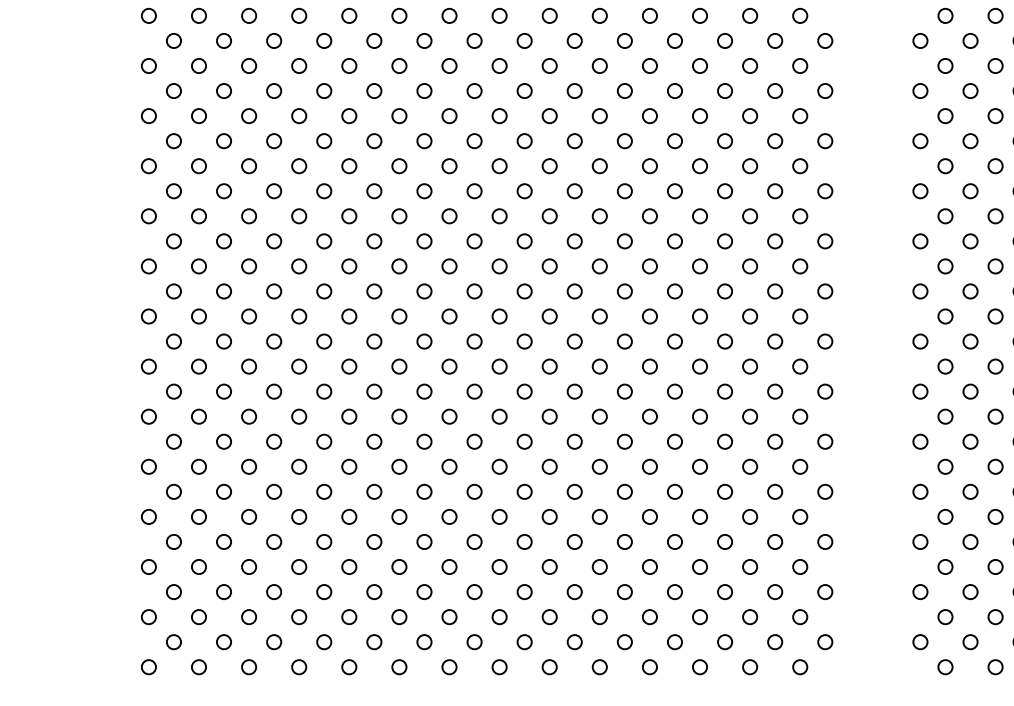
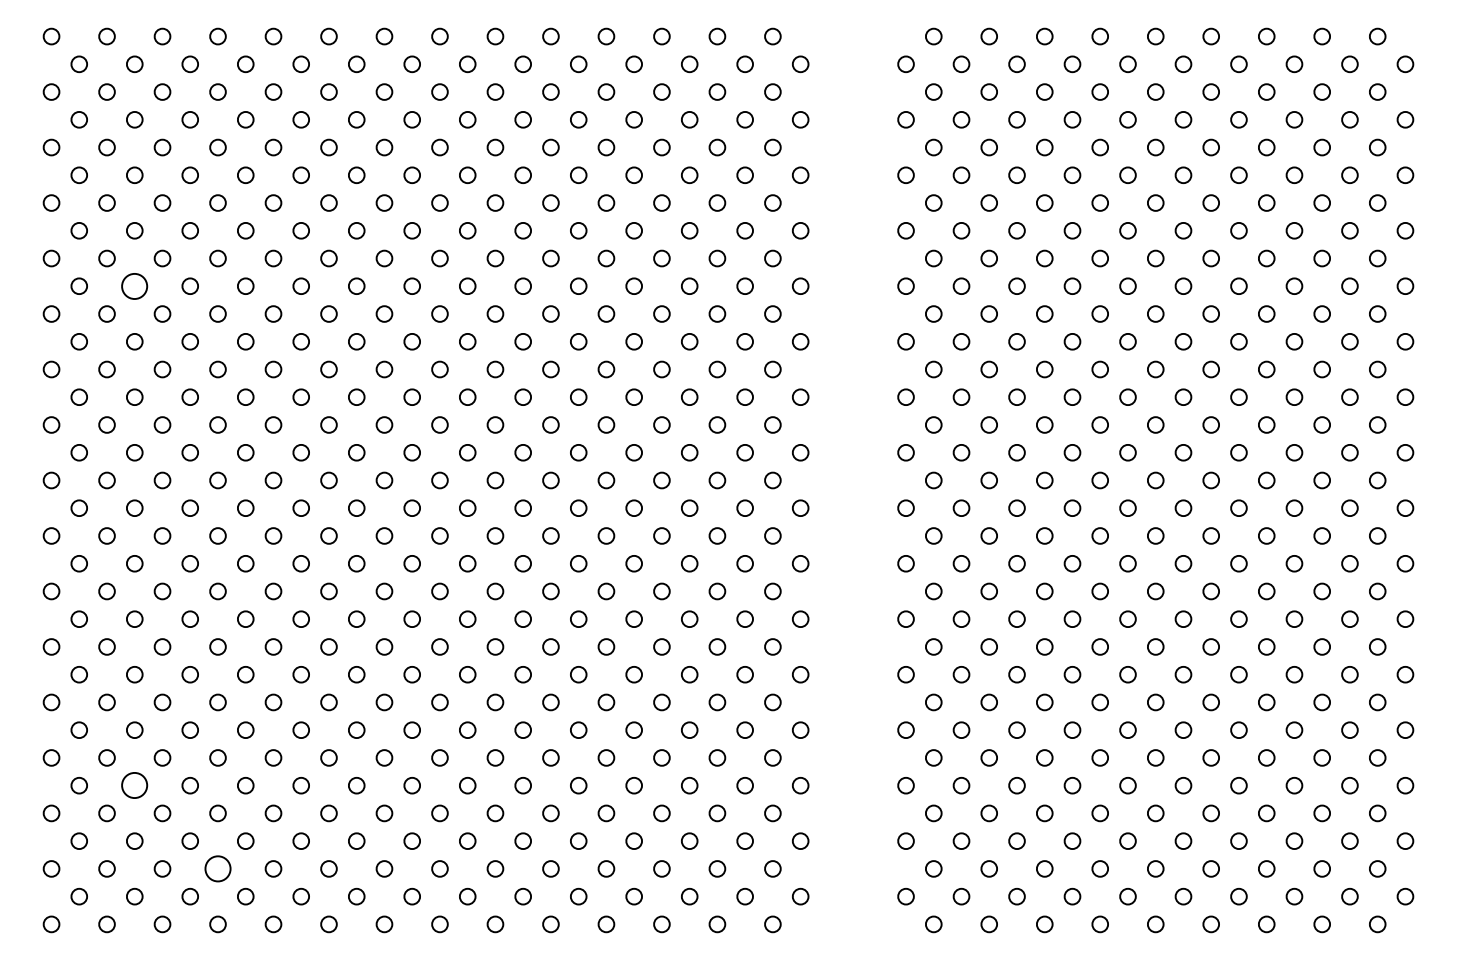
circle: (223, 90) -> (134, 285), size x1.6
circle: (223, 541) -> (134, 785), size x1.6
circle: (298, 616) -> (217, 868), size x1.6

